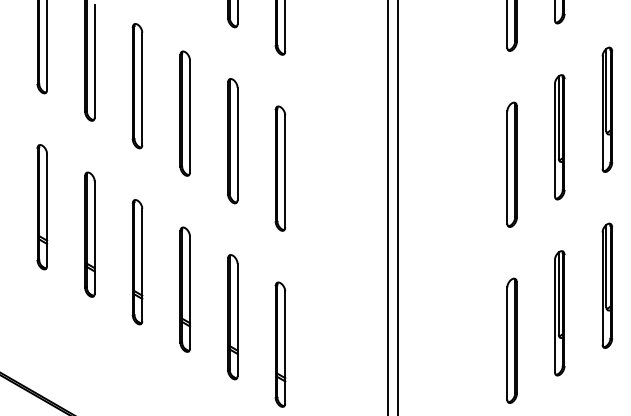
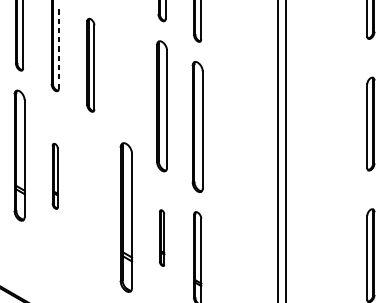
line: (94, 60) -> (58, 46), solid -> dashed
part: (184, 113) -> (125, 85), removed
part: (232, 141) -> (161, 106), size x1.4
part: (280, 168) -> (197, 126), size x1.4
part: (42, 207) -> (19, 156), size x1.4
part: (89, 234) -> (54, 176), size x0.7
part: (137, 262) -> (90, 197), removed
part: (185, 289) -> (126, 217), size x1.6
part: (232, 317) -> (161, 238), size x0.6

